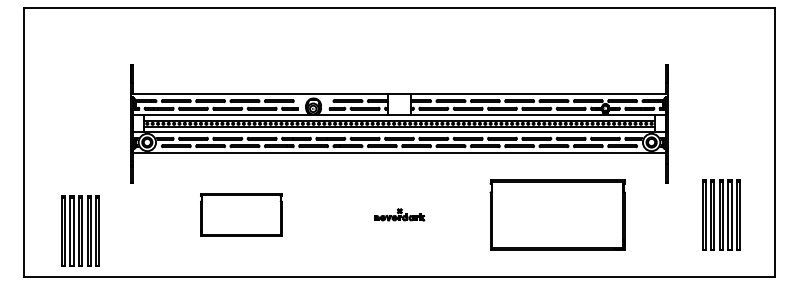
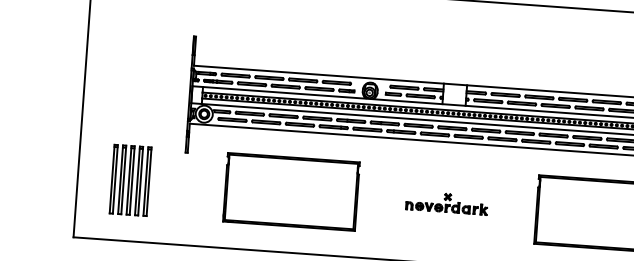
part: (241, 214) -> (291, 191), size x1.67
part: (399, 214) -> (447, 202), size x1.67
part: (80, 230) -> (130, 180), moved

